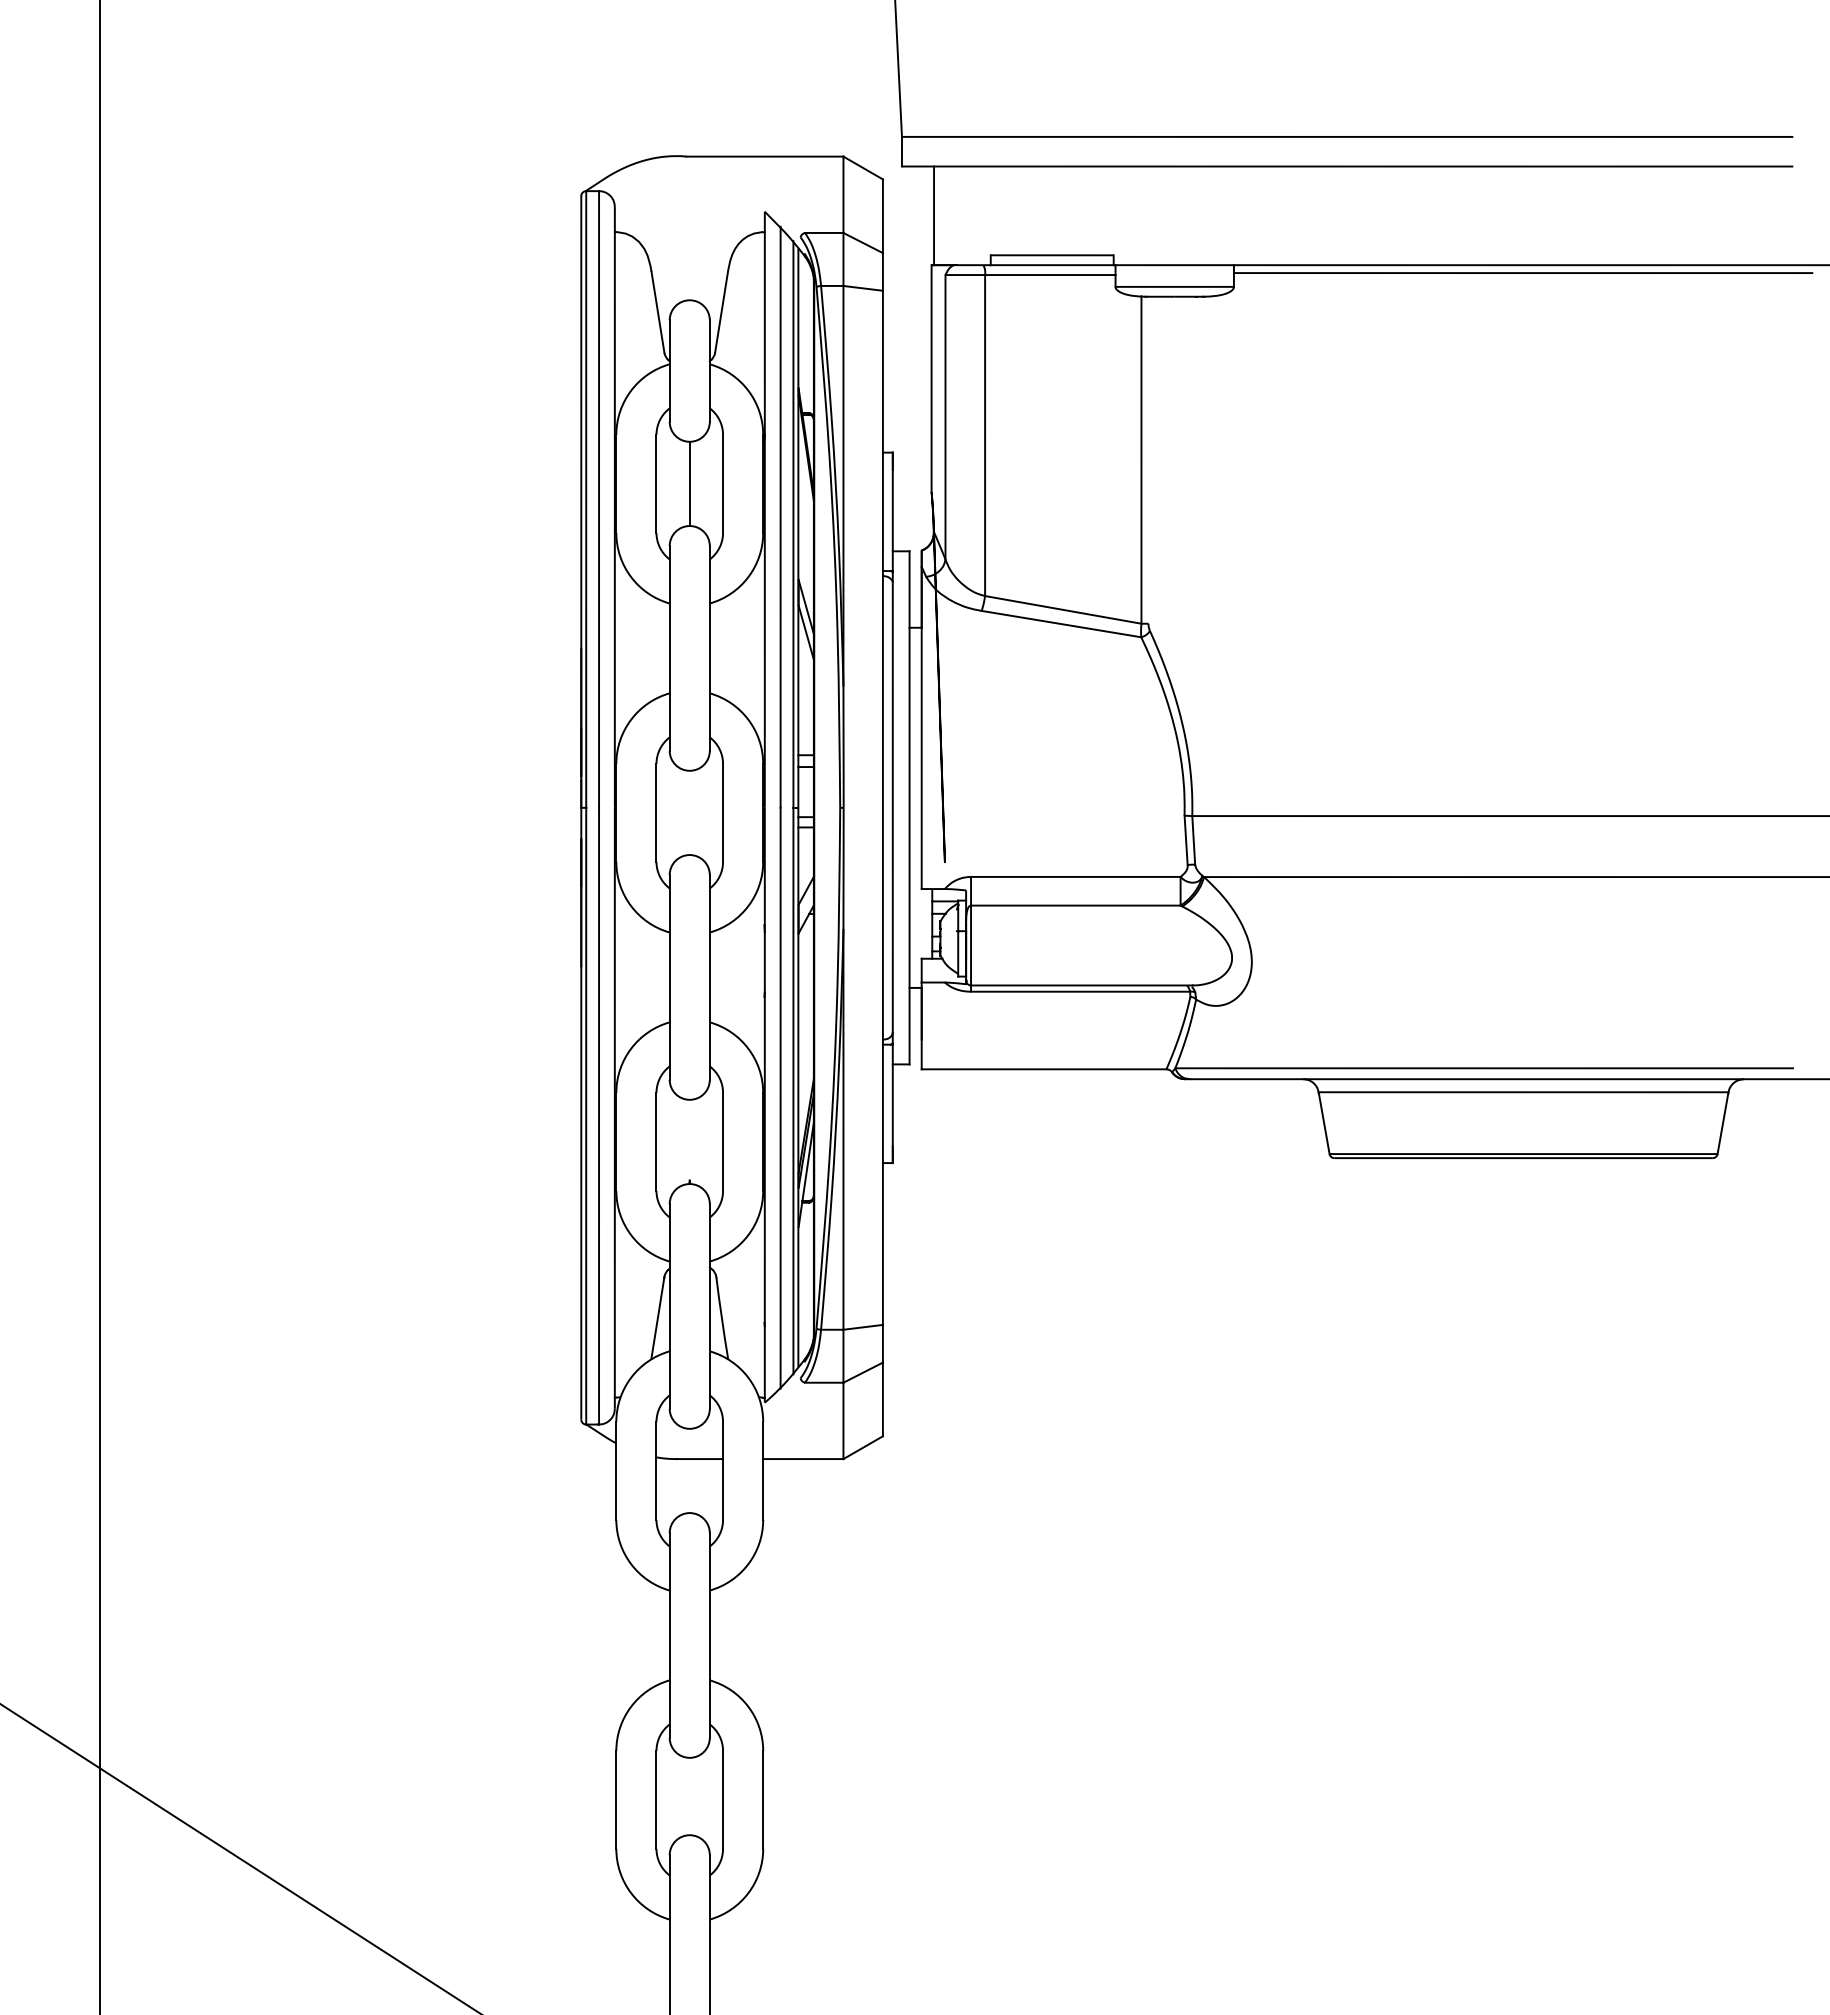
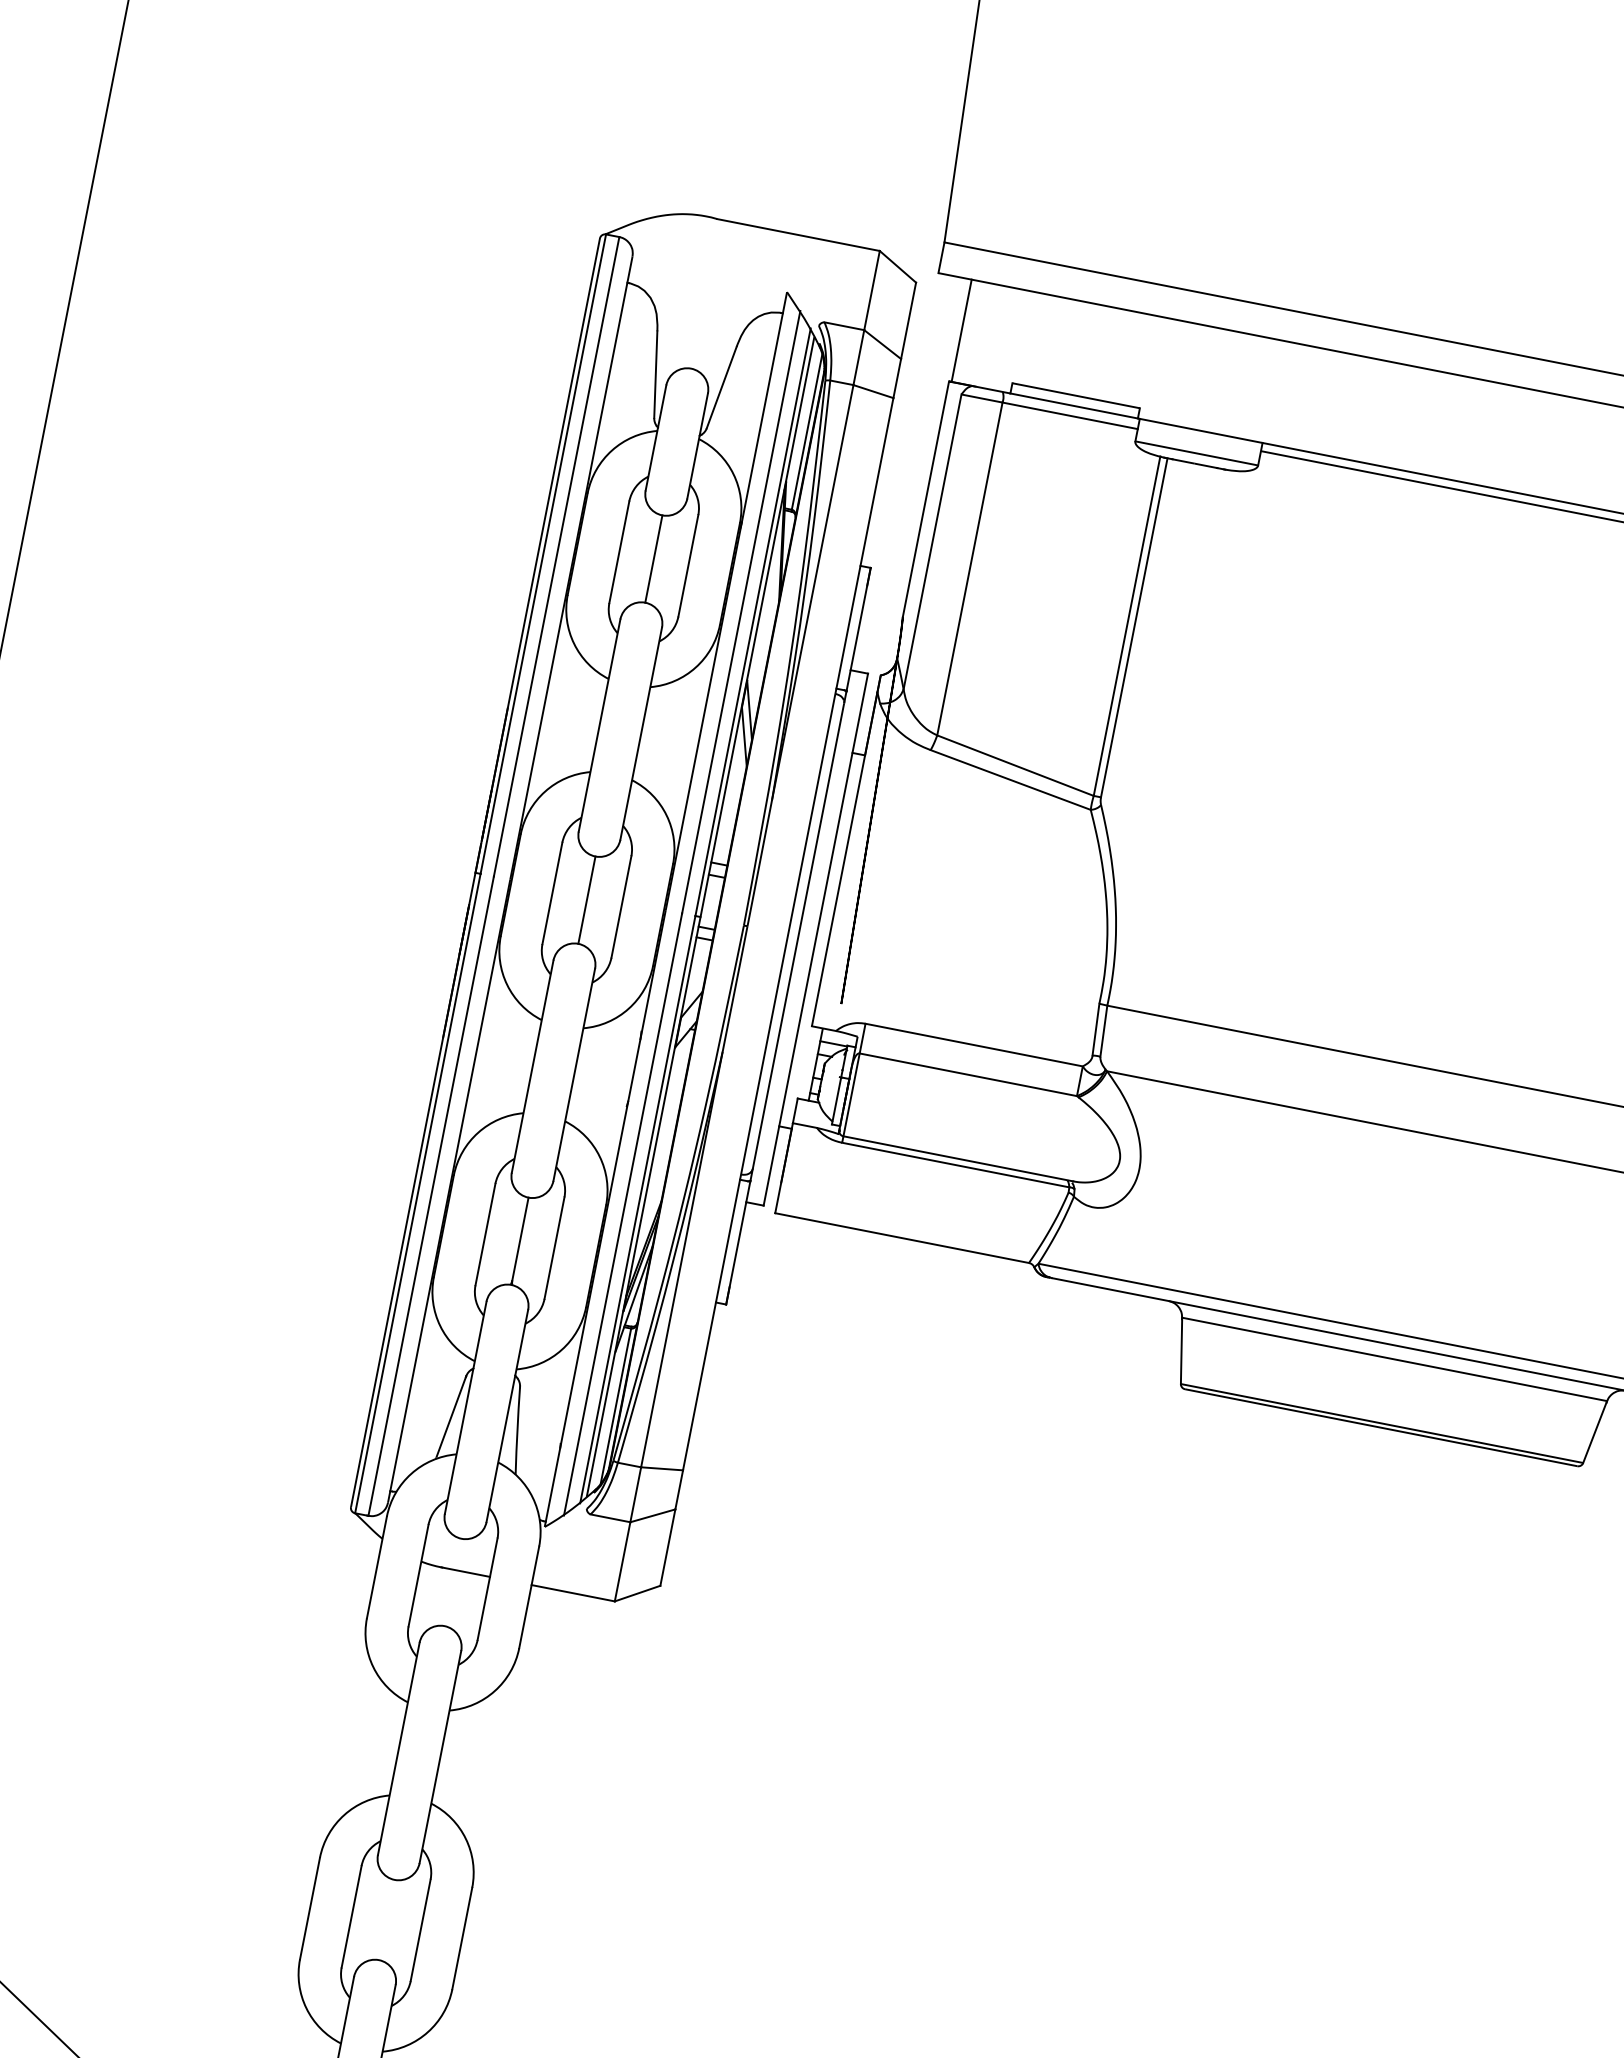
line: (808, 337) -> (806, 431), added
line: (1148, 459) -> (1134, 627), added
line: (689, 812) -> (586, 899), added
line: (689, 1139) -> (520, 1238), added
line: (808, 1278) -> (615, 1407), added

